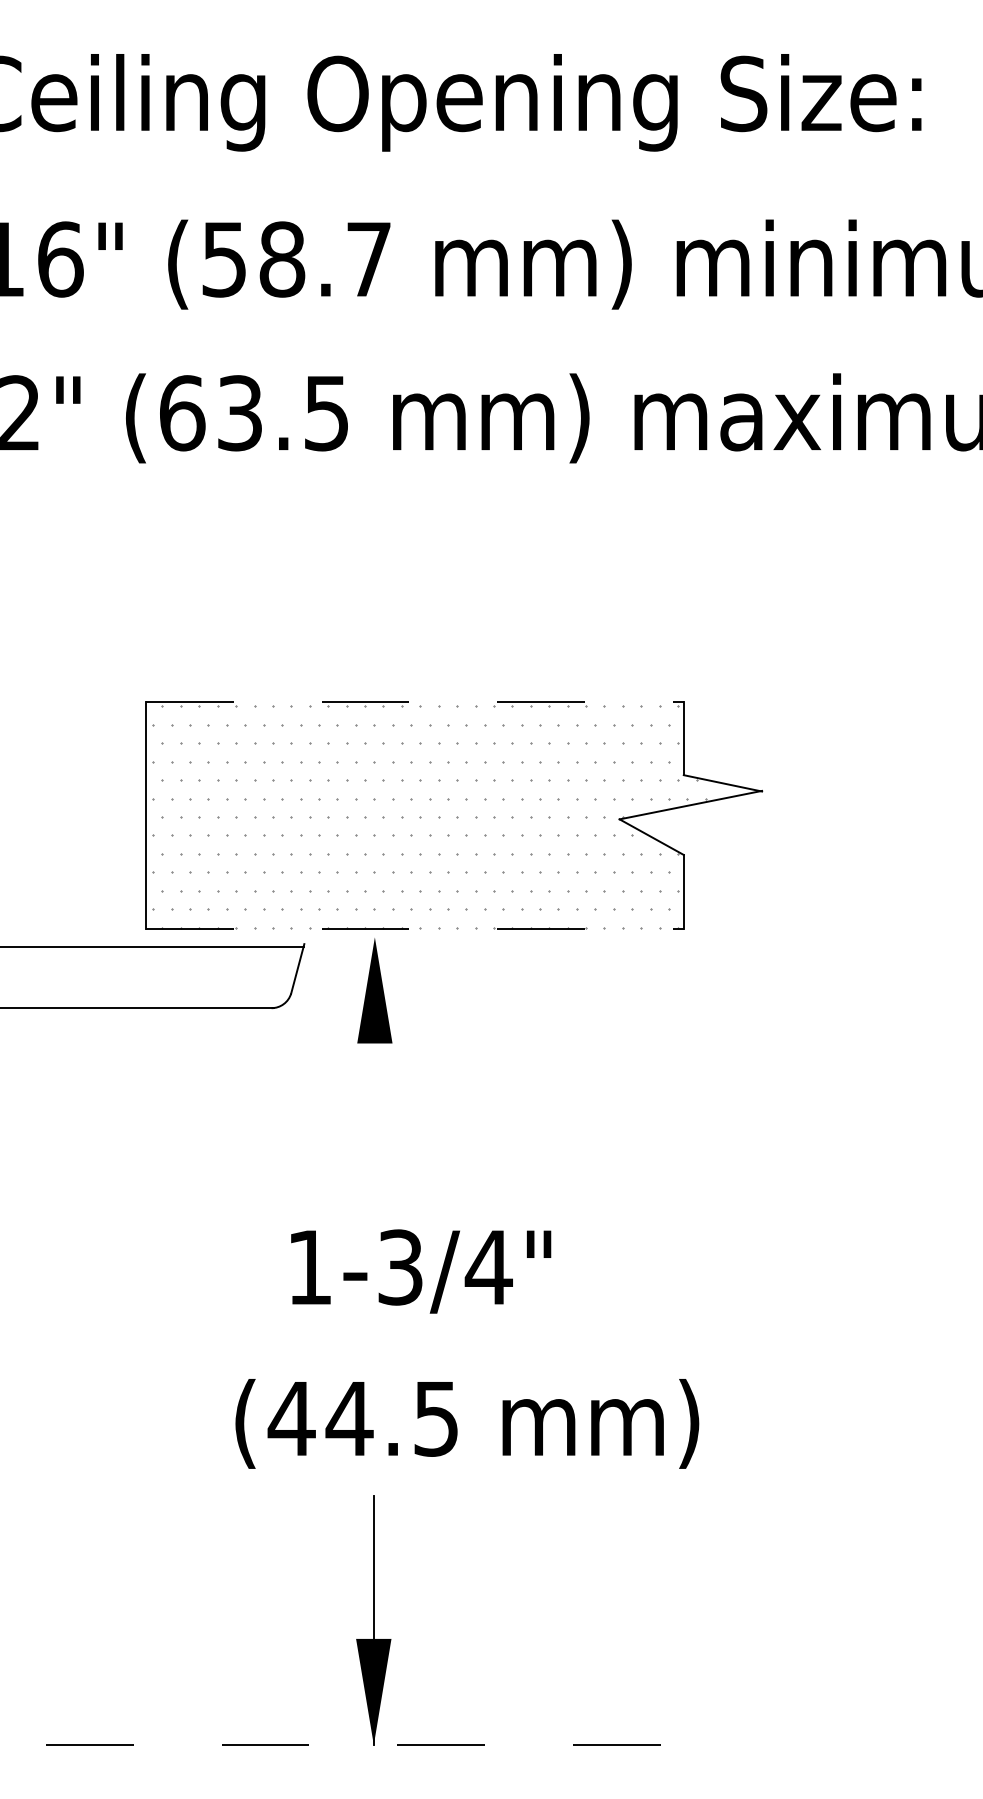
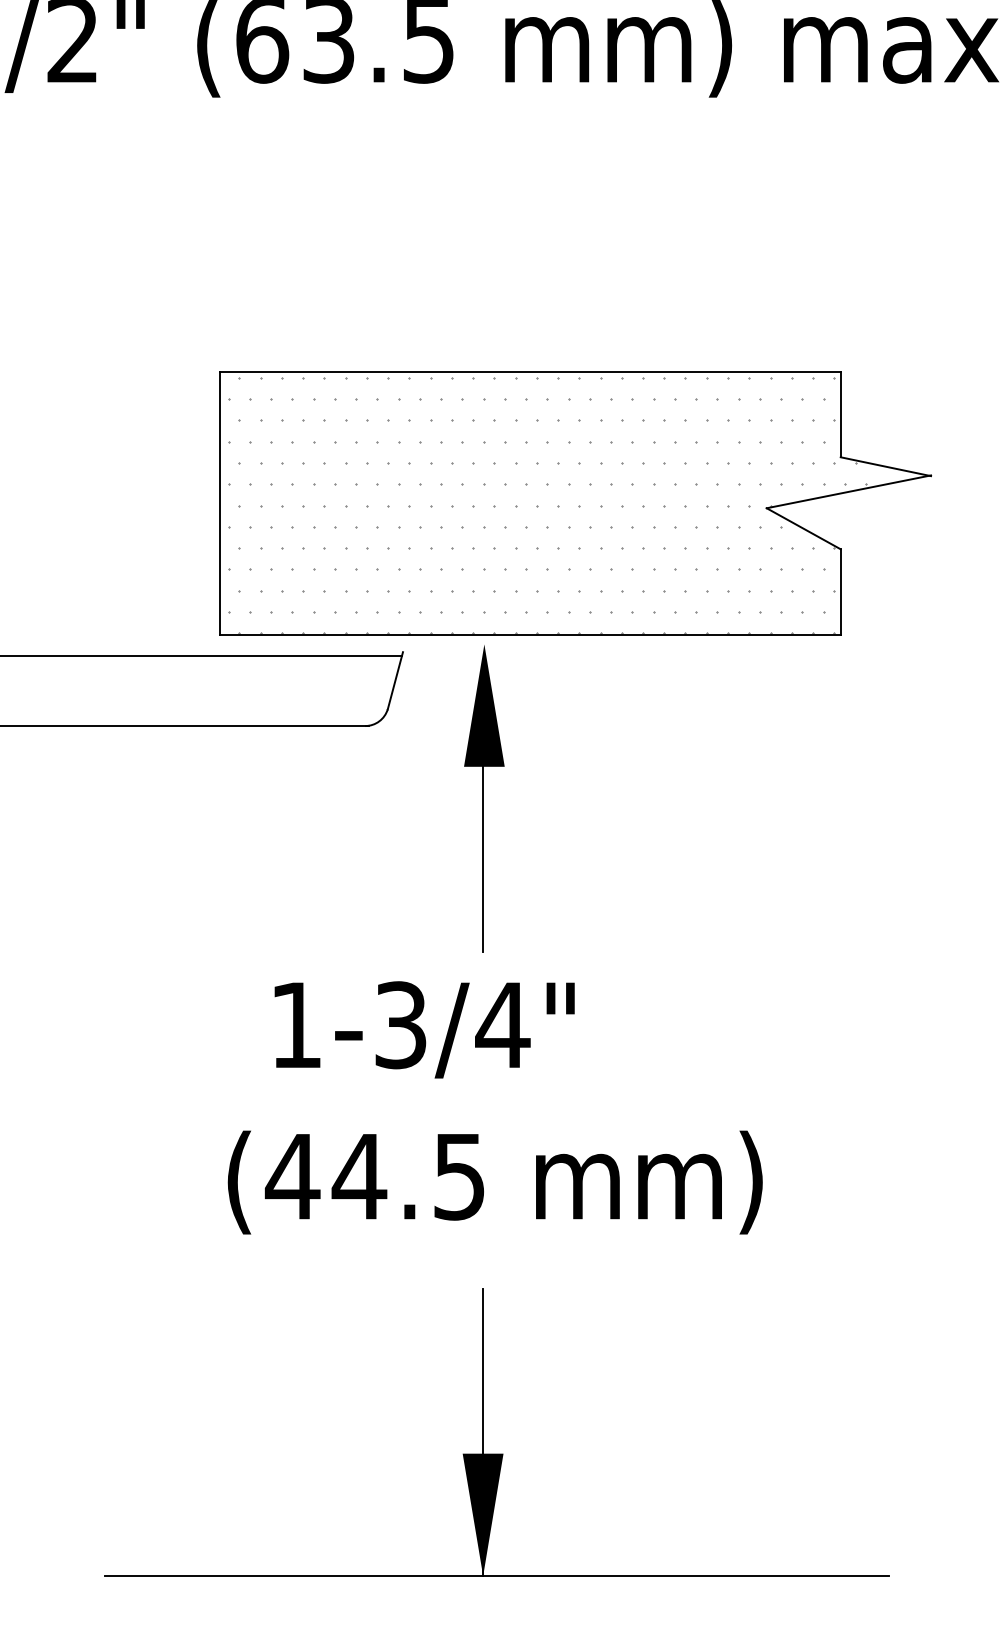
line: (414, 701) -> (530, 372), dashed -> solid
line: (414, 929) -> (530, 635), dashed -> solid
line: (373, 1123) -> (482, 859), added
text: (421, 1271) -> (425, 1029), moved
text: (467, 1423) -> (495, 1182), moved
line: (386, 1745) -> (497, 1576), dashed -> solid

